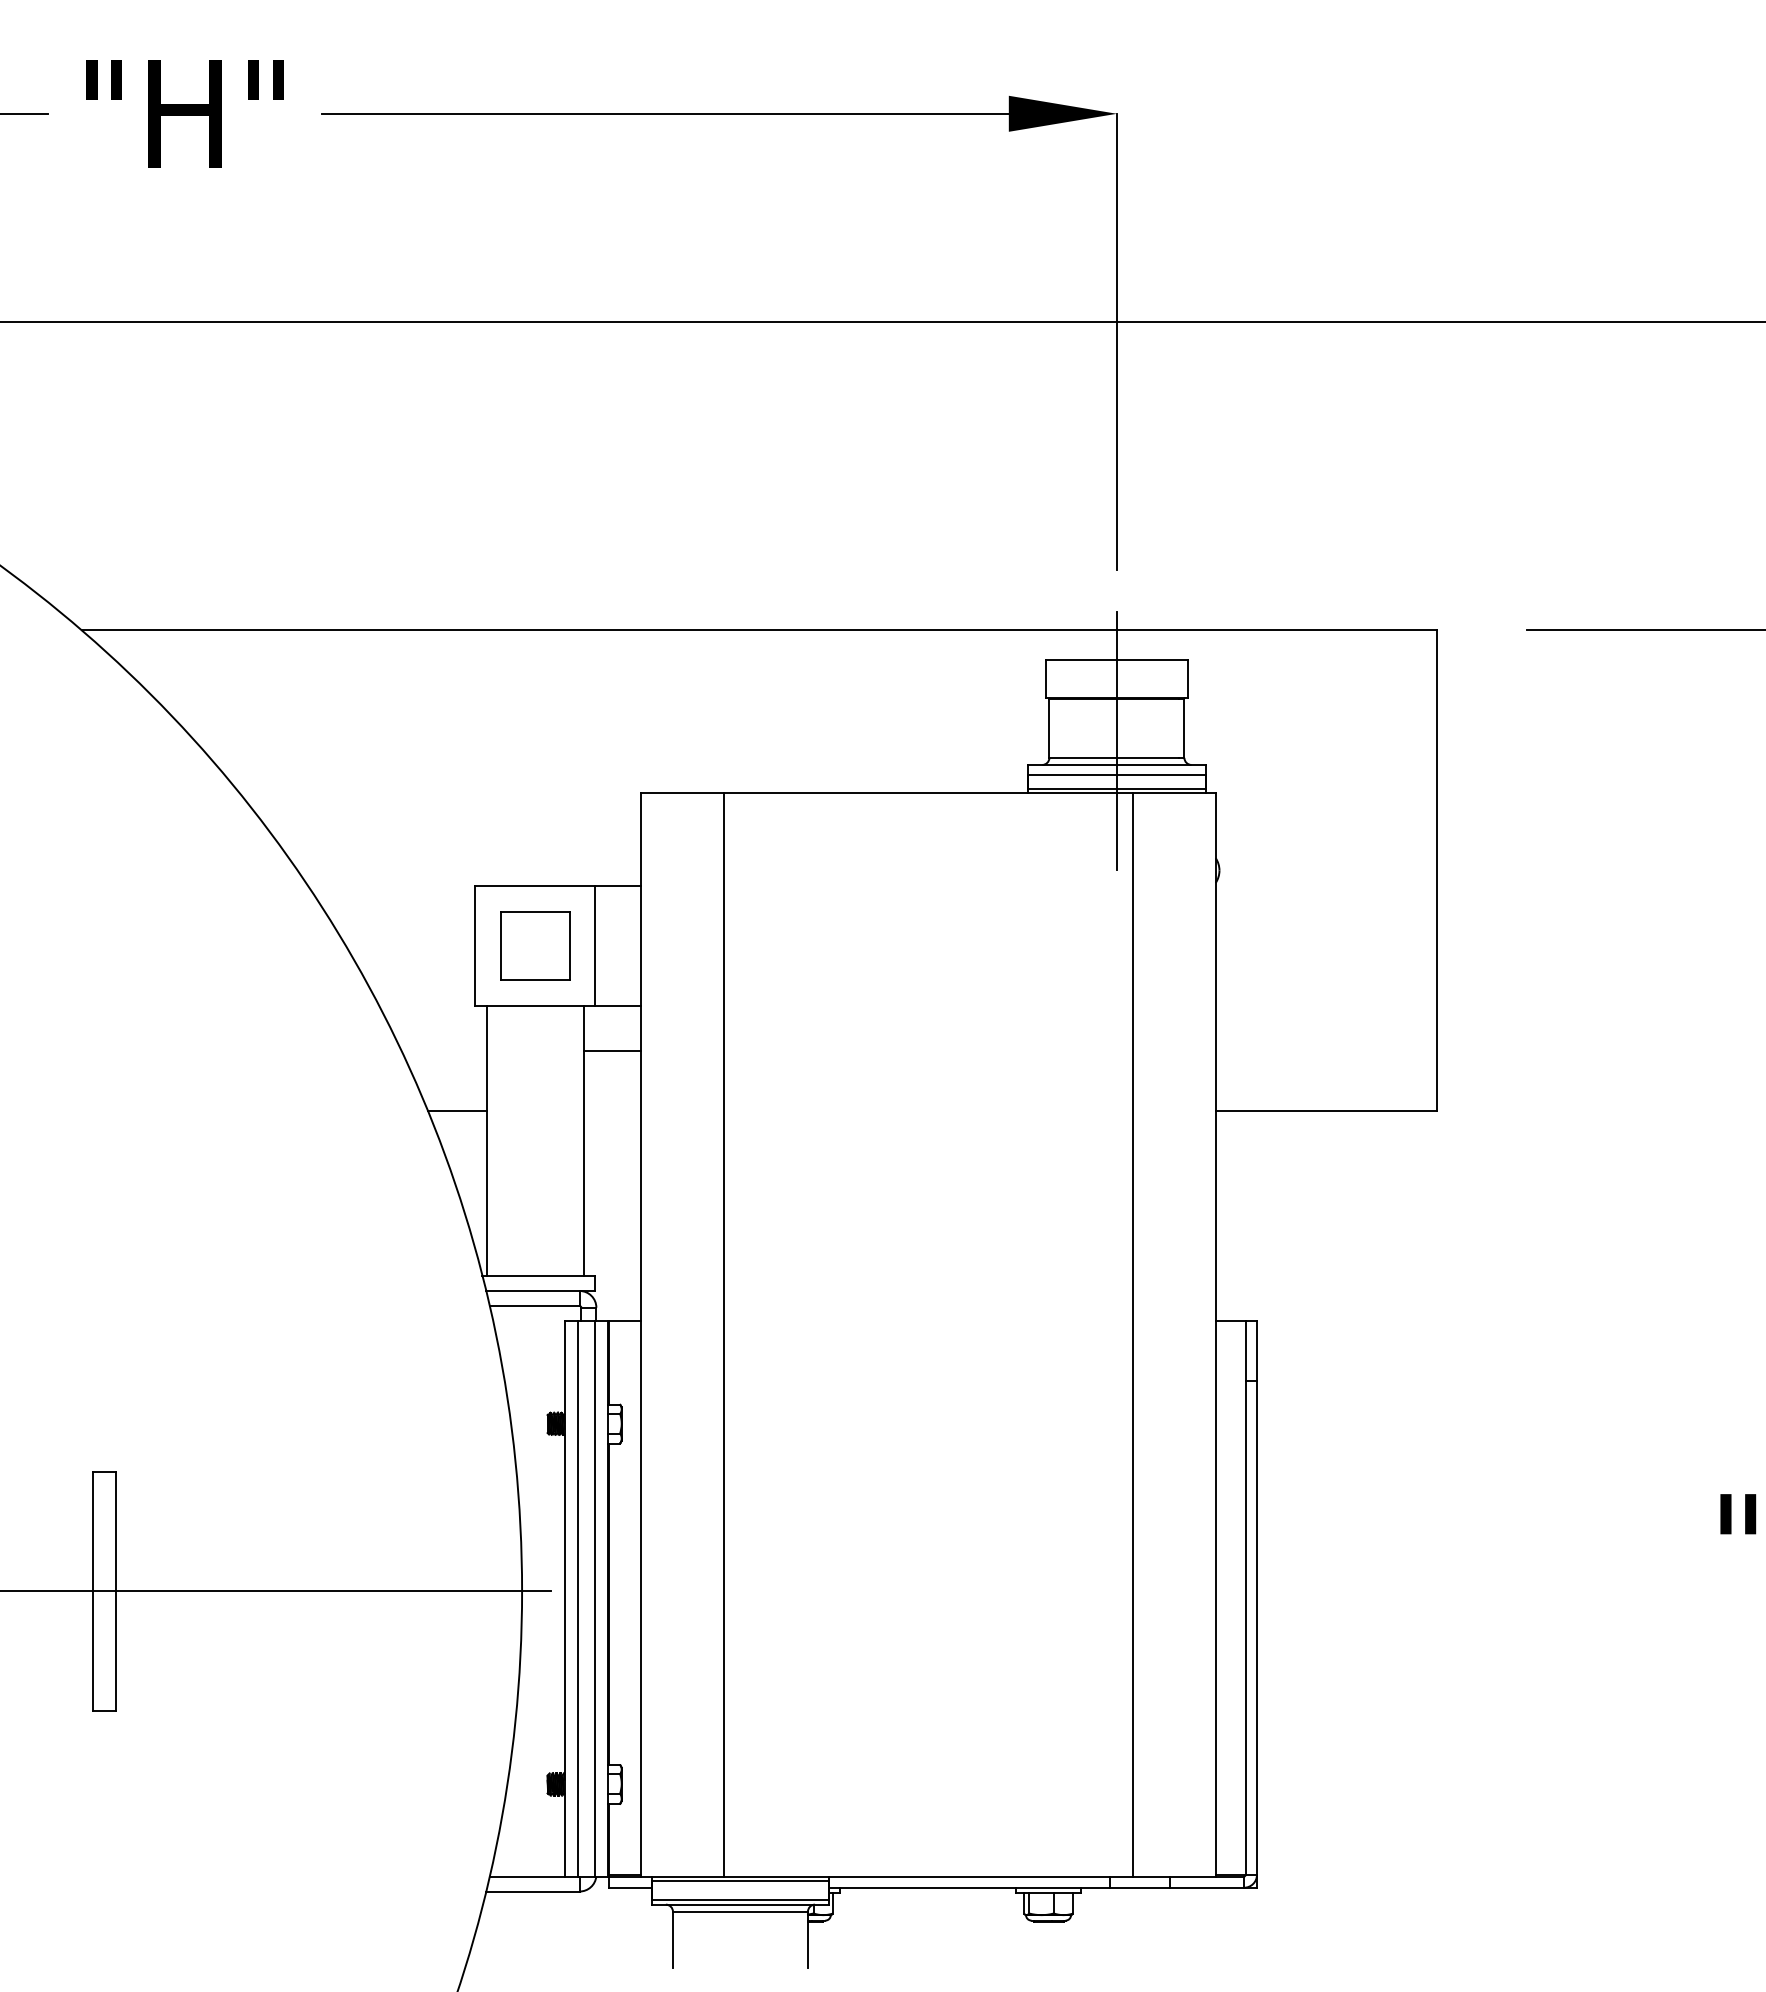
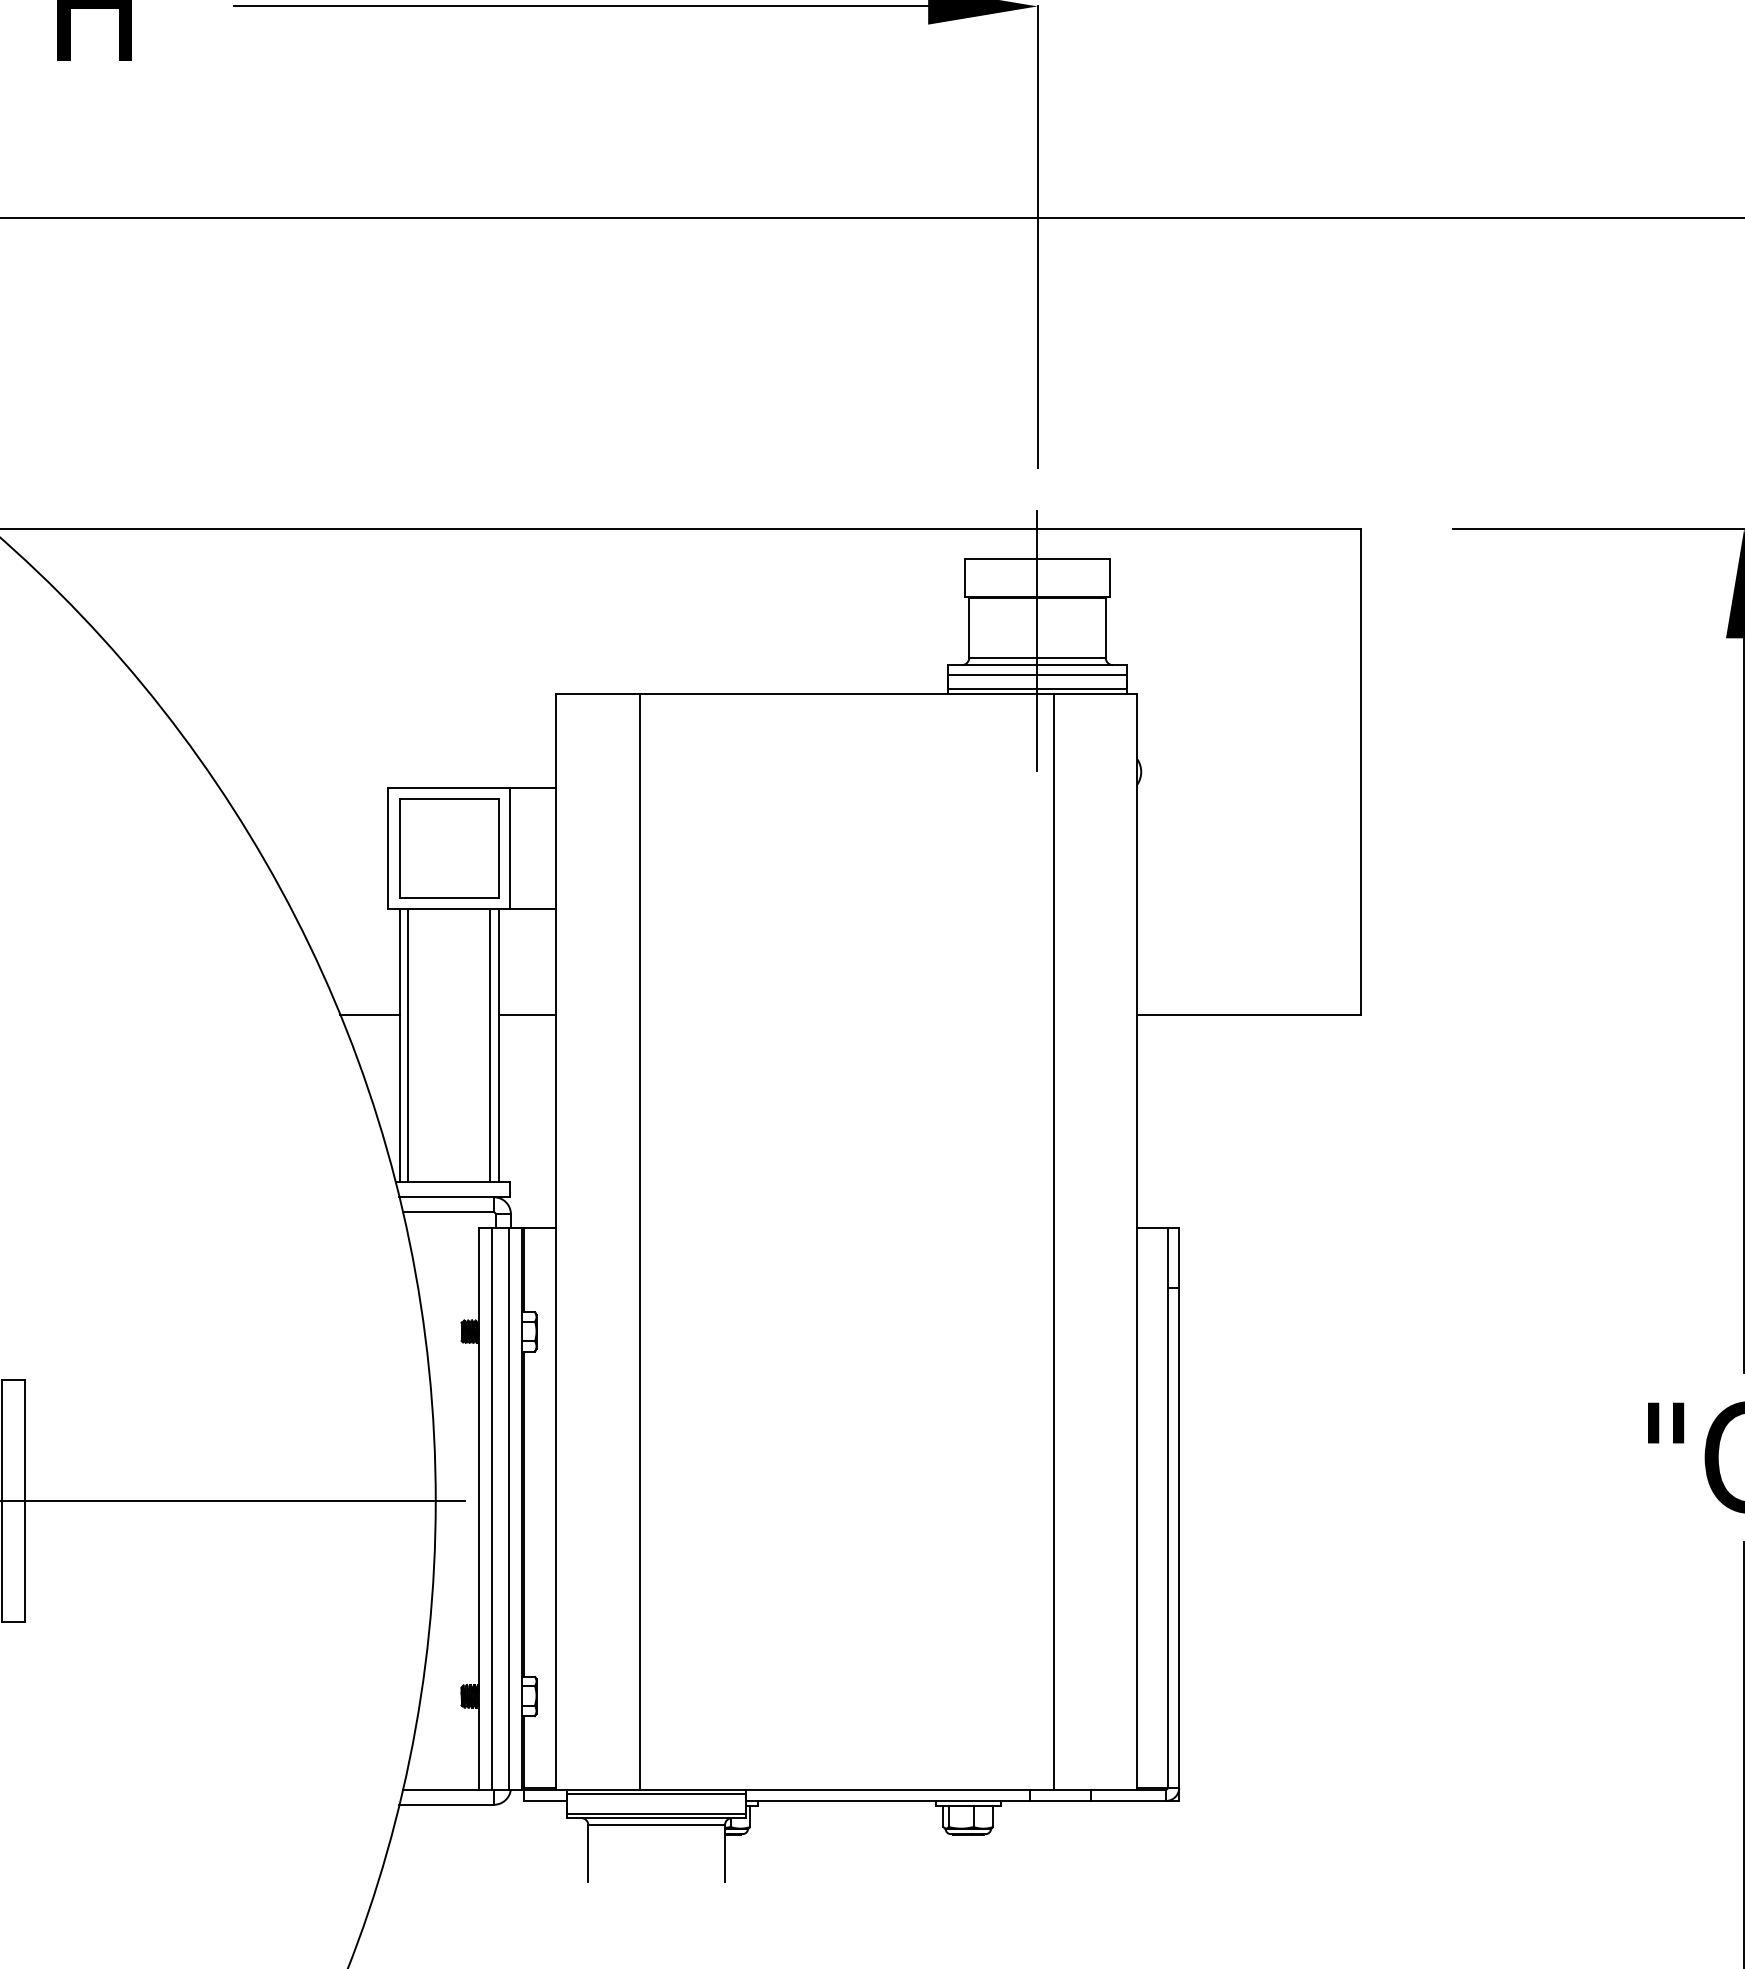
part: (535, 945) -> (449, 847), size x1.43
line: (612, 1050) -> (527, 1014), moved
line: (494, 1140) -> (407, 1045), added
line: (576, 1140) -> (490, 1045), added

